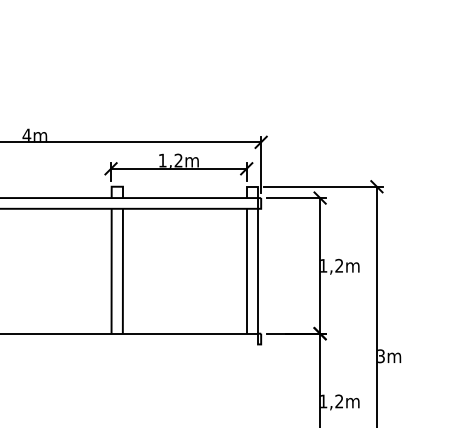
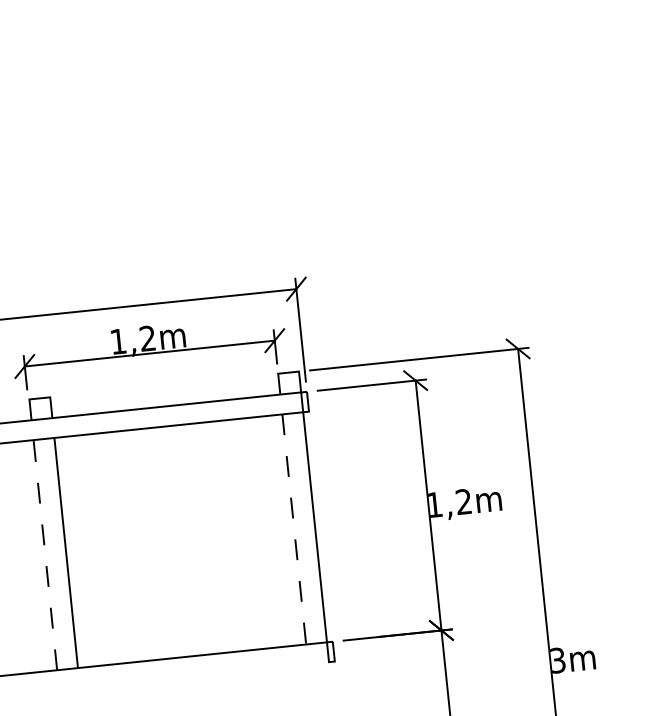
line: (111, 270) -> (45, 553), solid -> dashed
line: (246, 271) -> (293, 529), solid -> dashed

